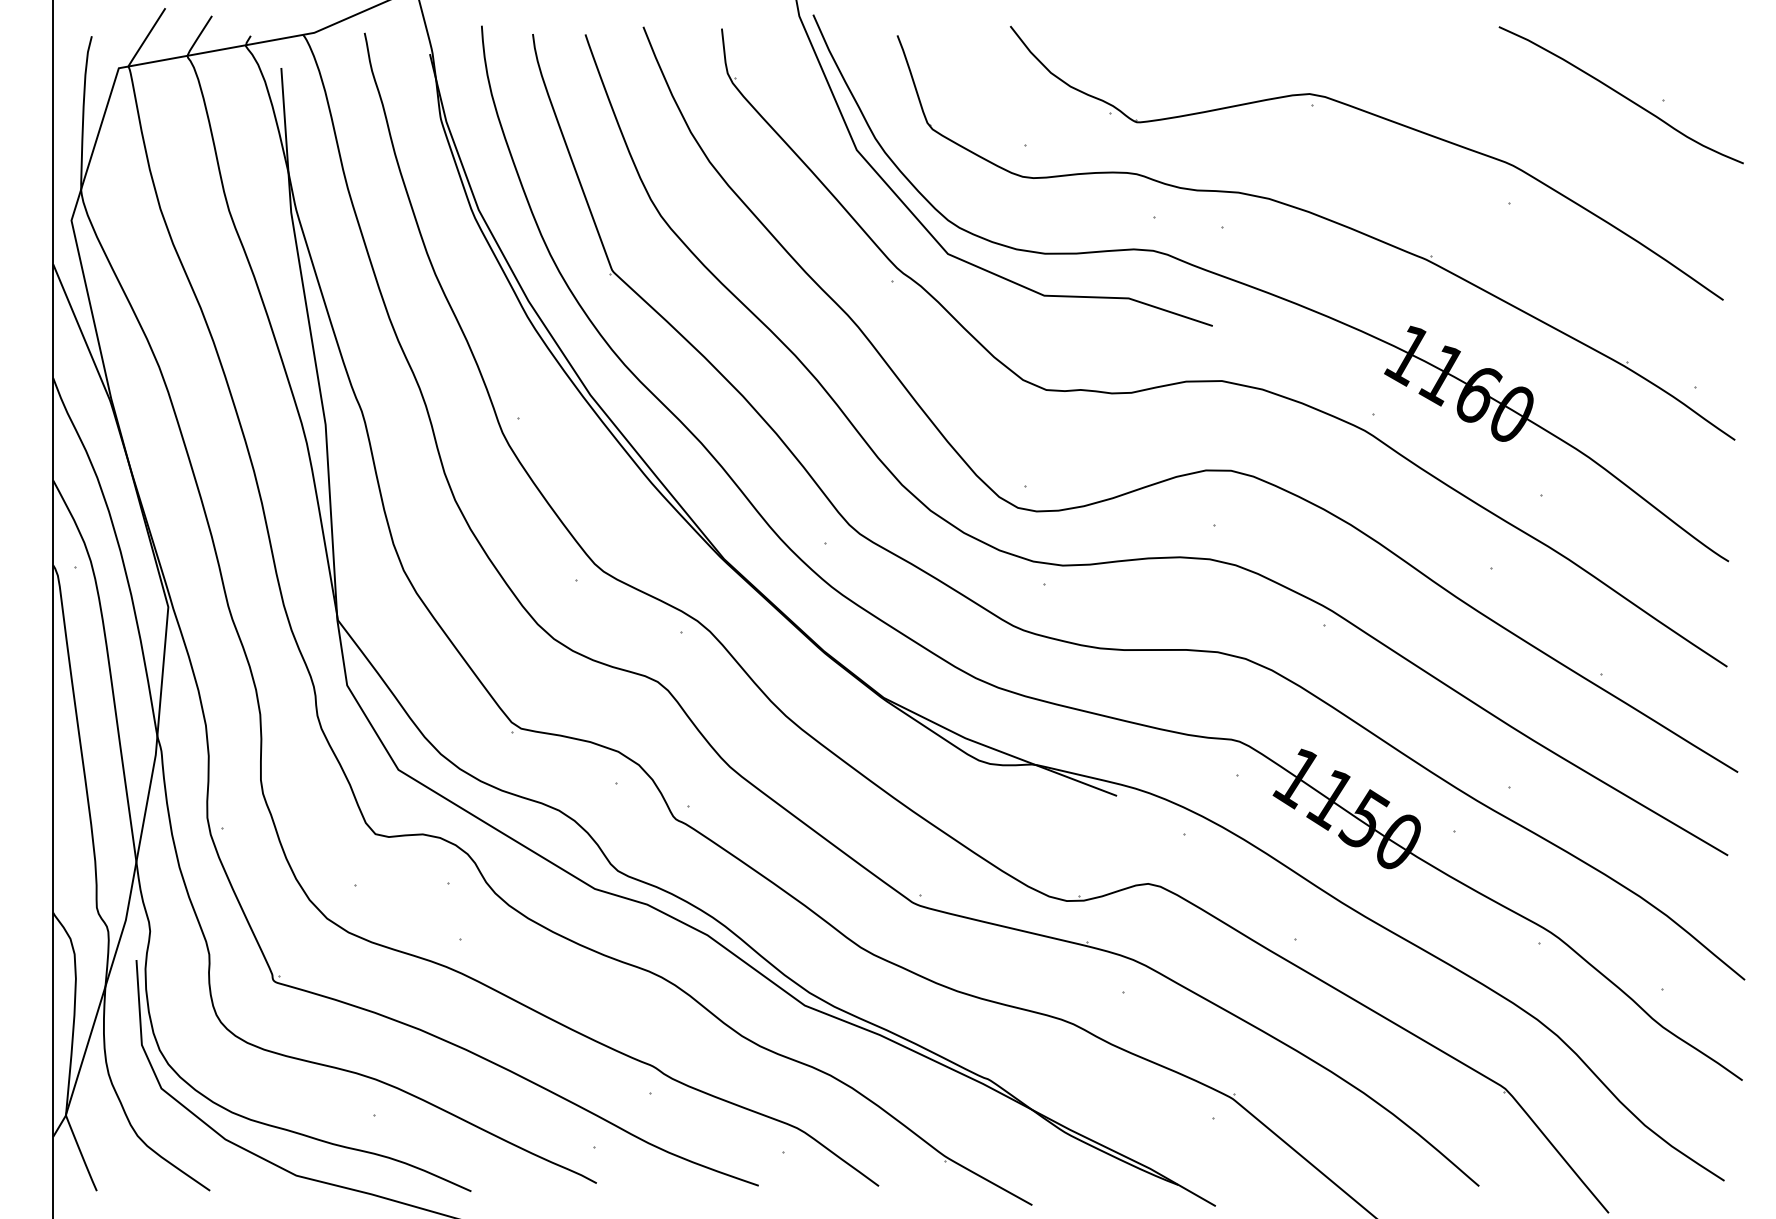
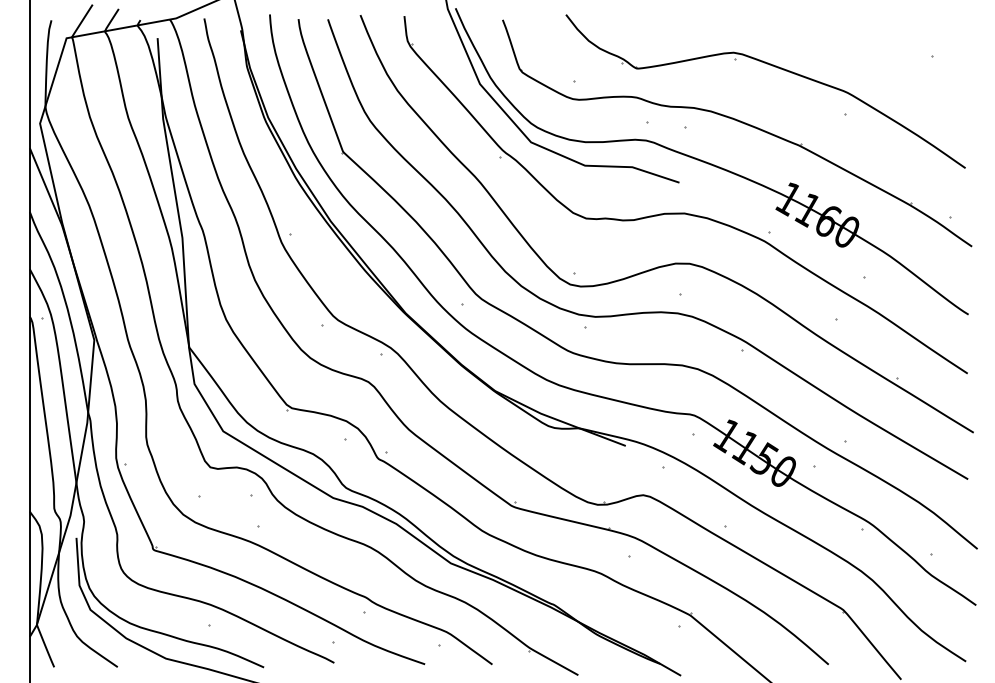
curve: (1619, 95) -> (907, 53), removed

